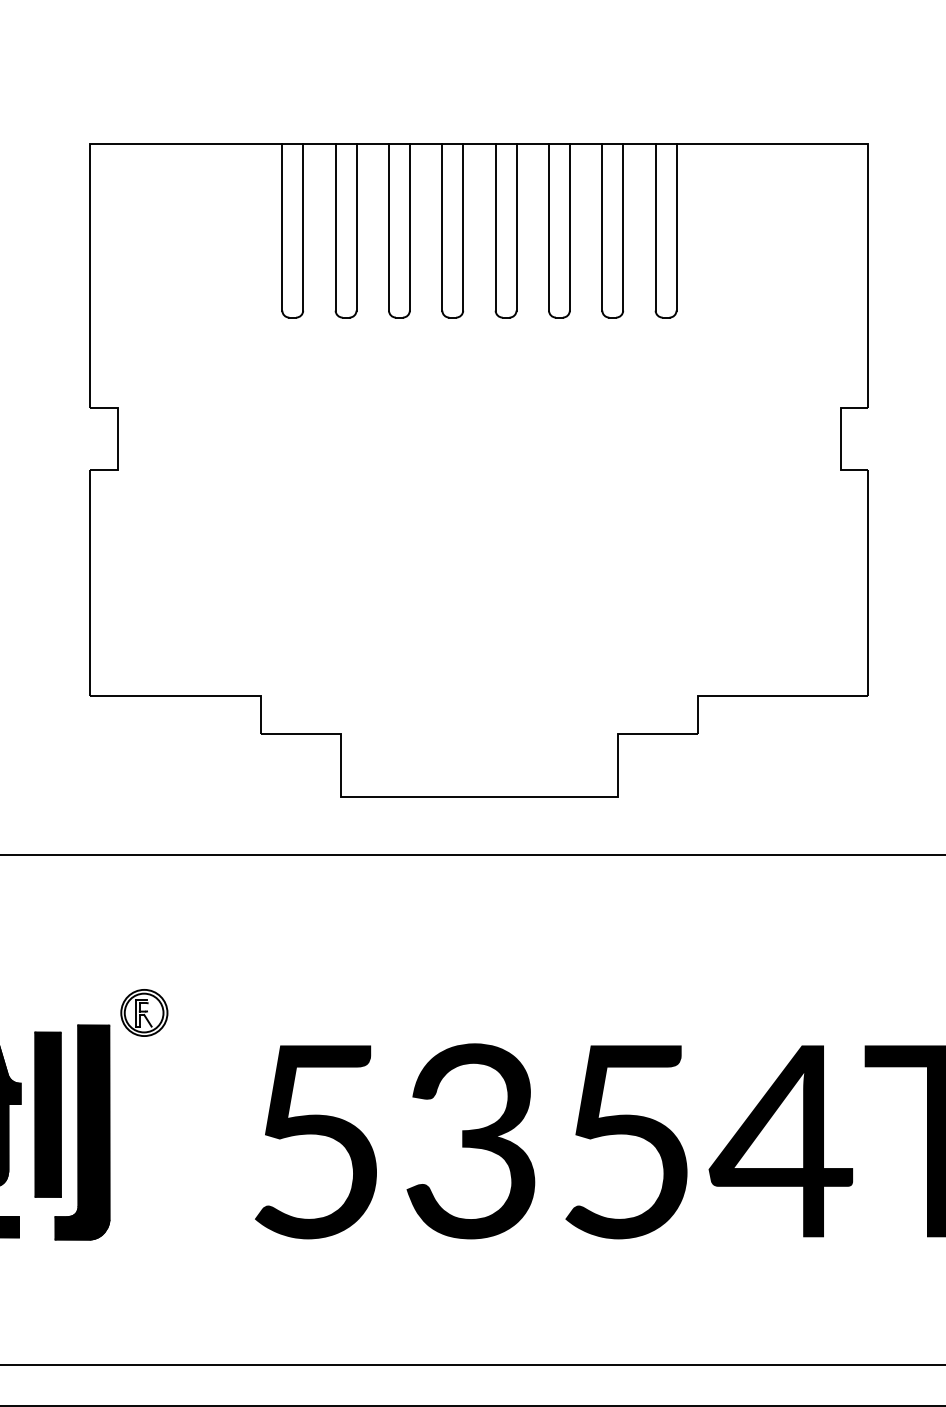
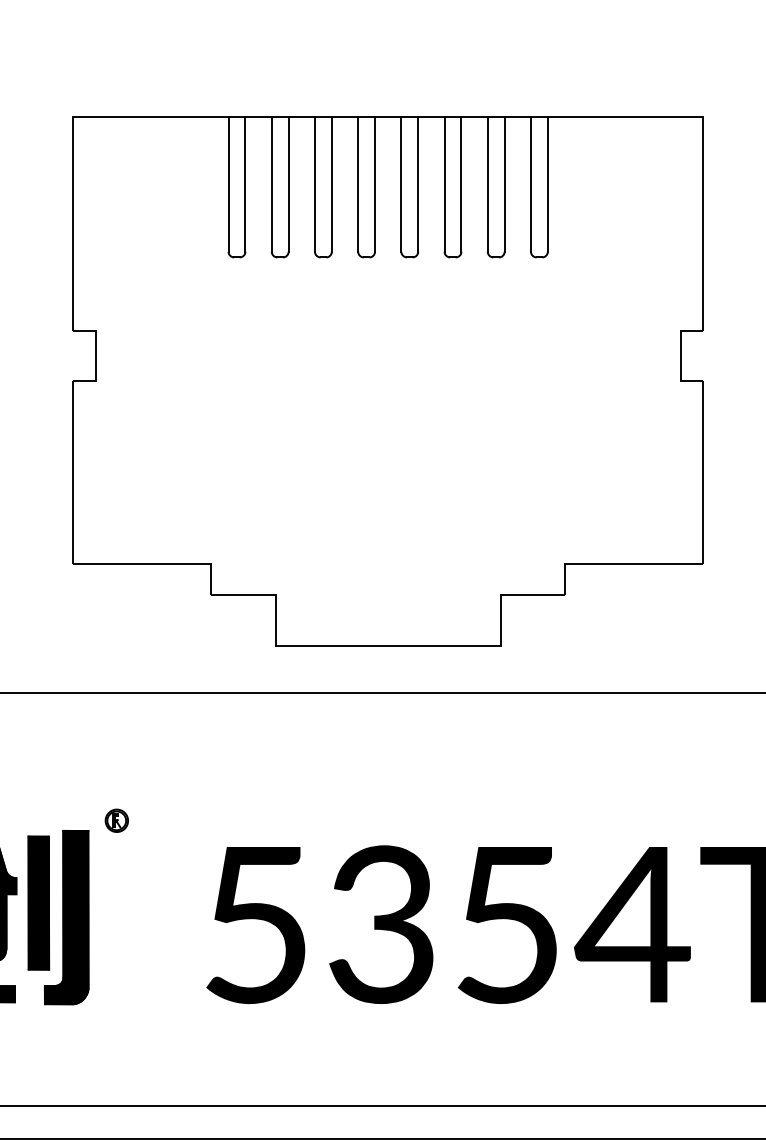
part: (144, 1012) -> (116, 820), size x0.6

